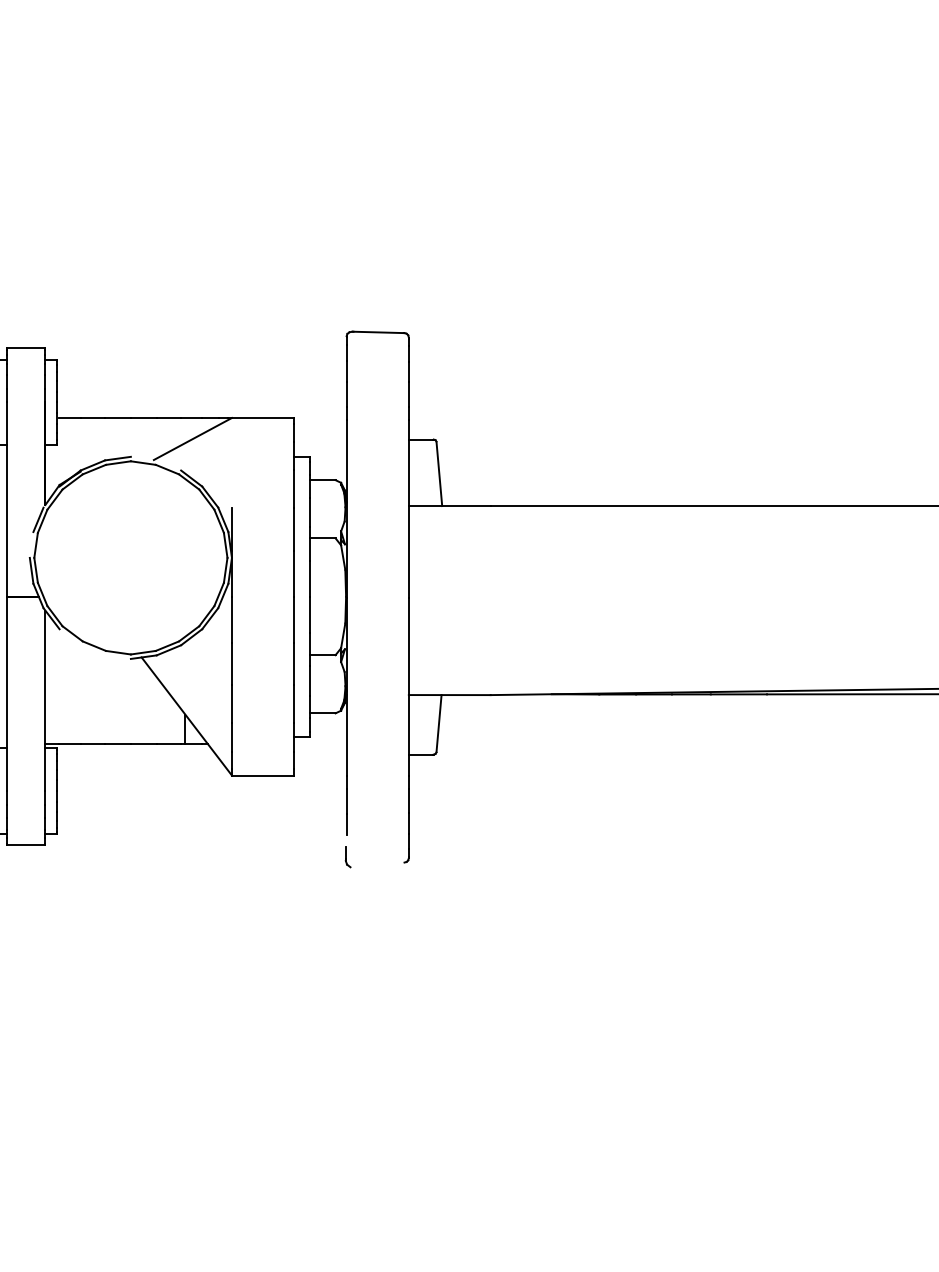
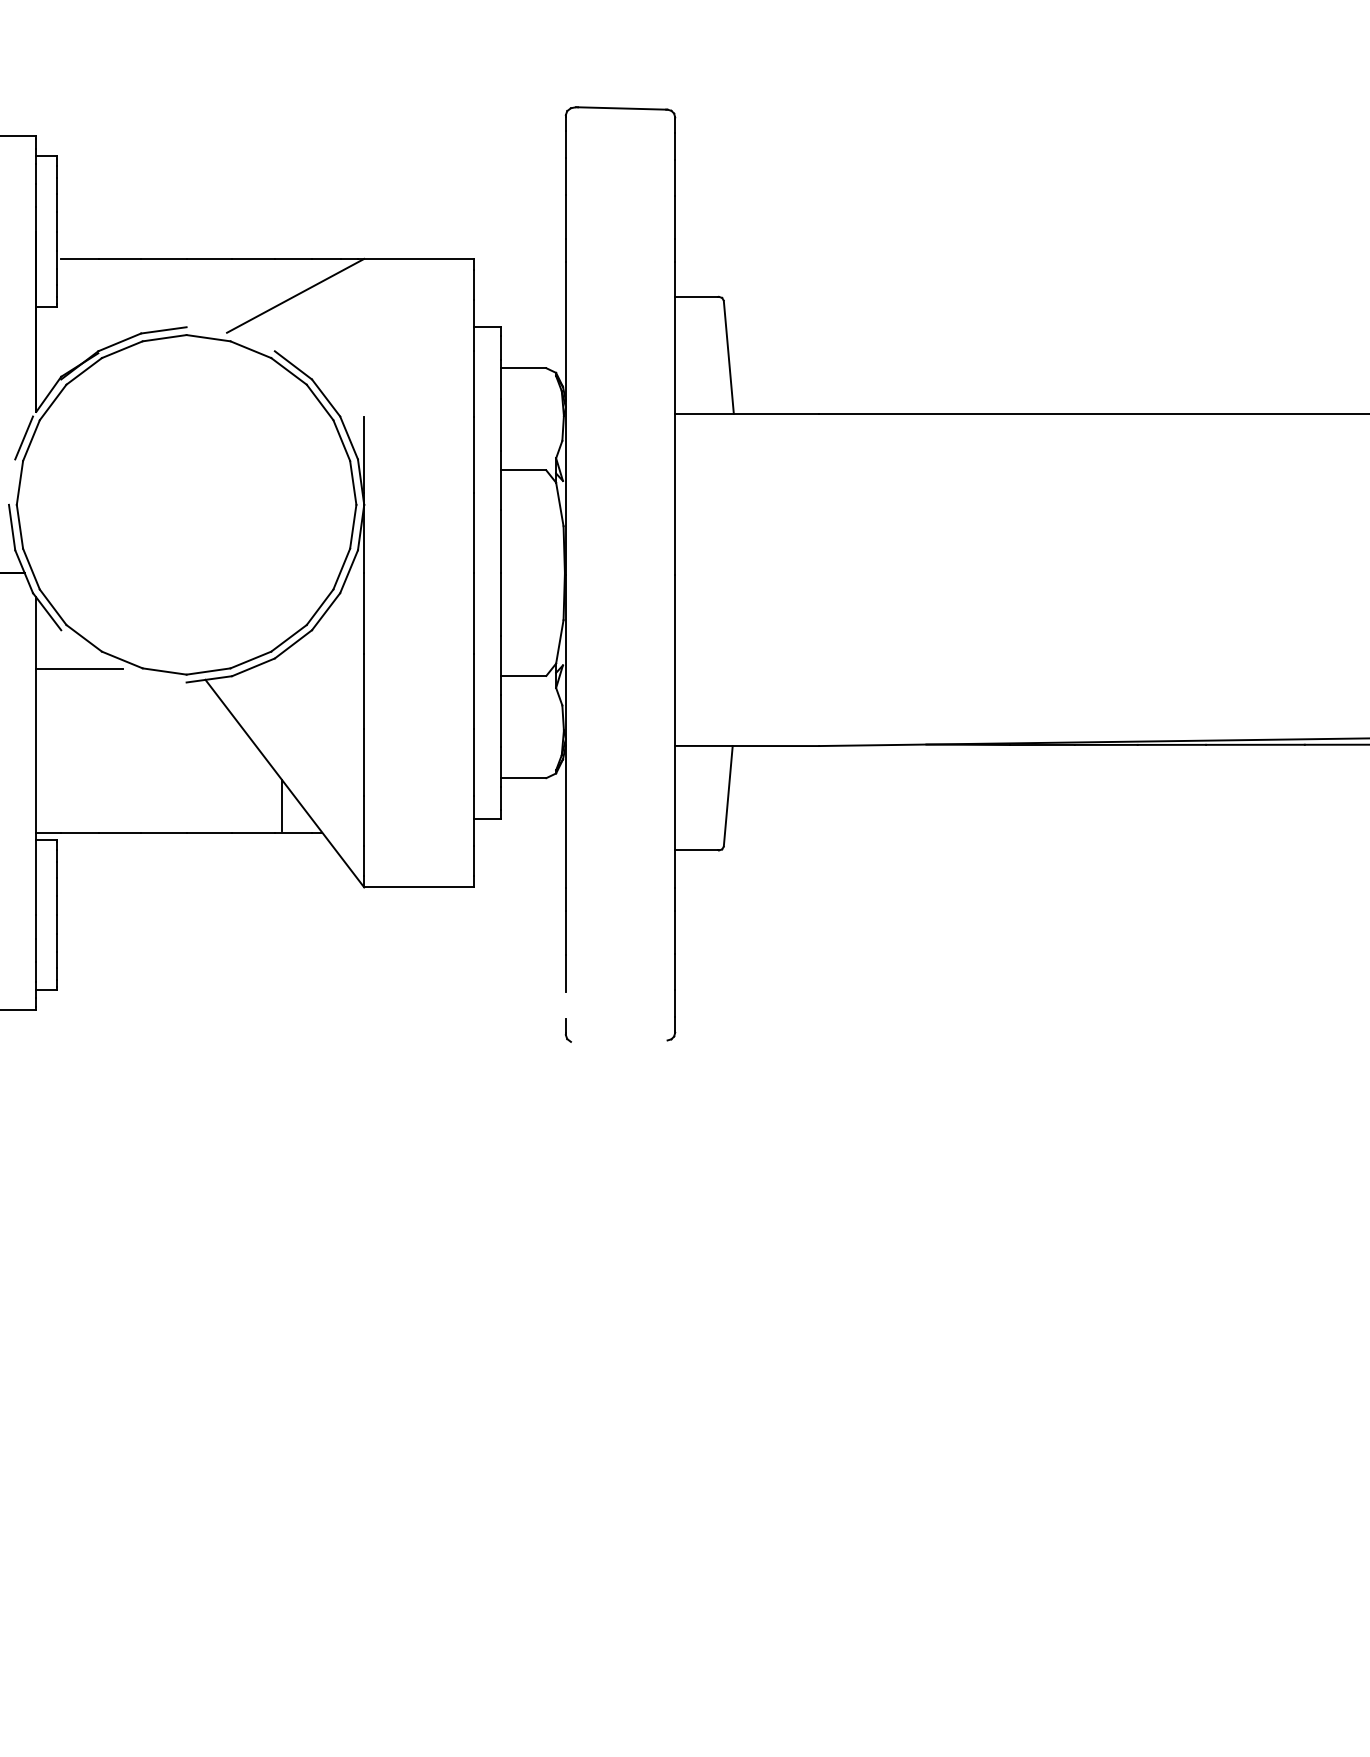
line: (69, 651) -> (78, 669), added
part: (347, 856) -> (567, 1029), size x0.62

